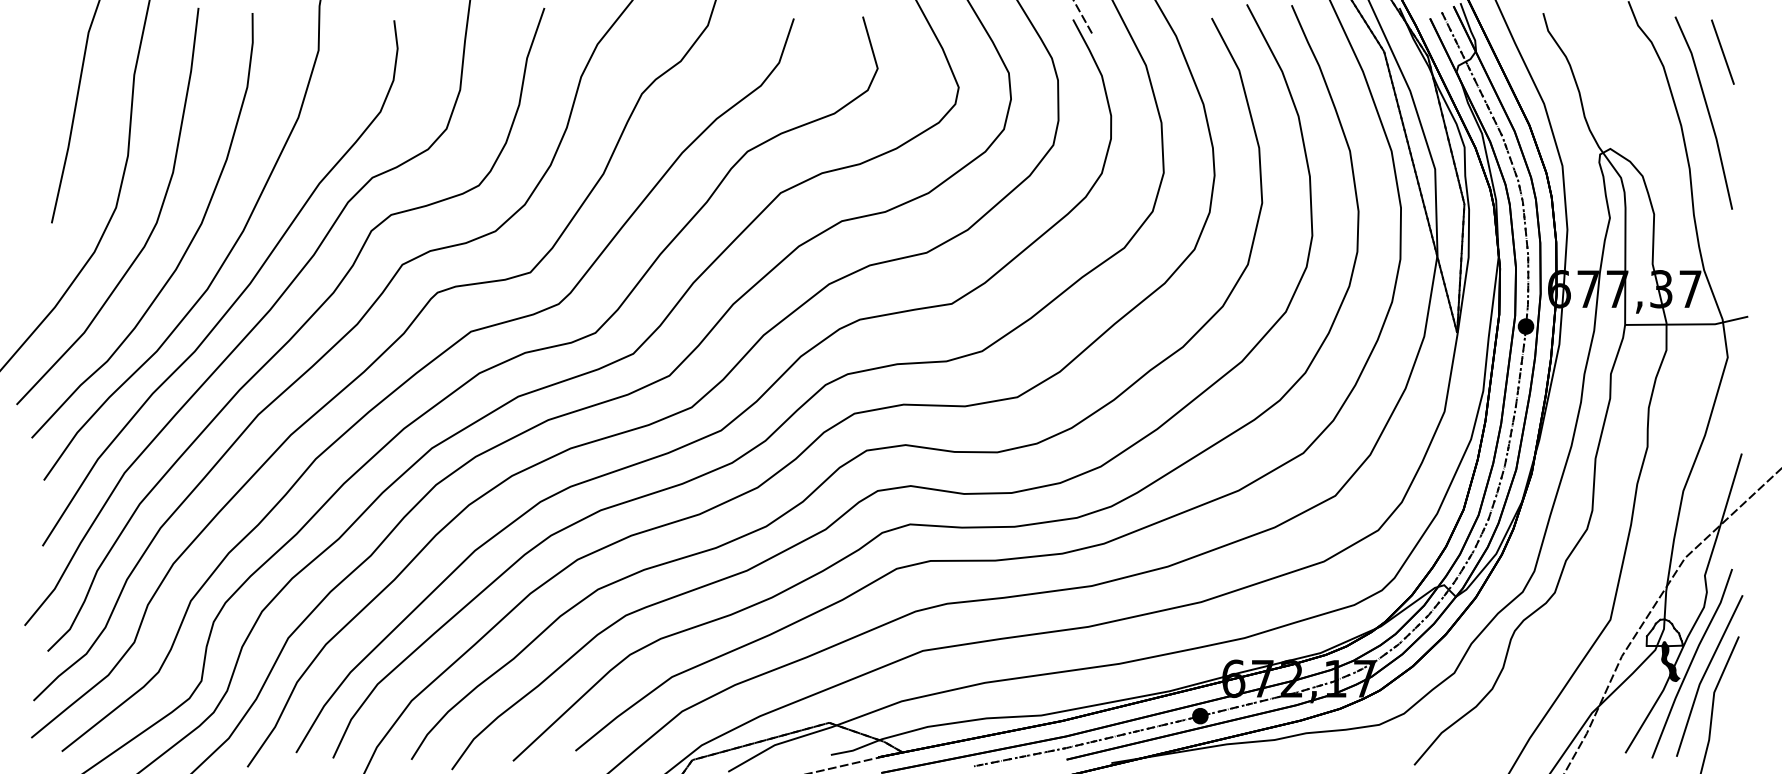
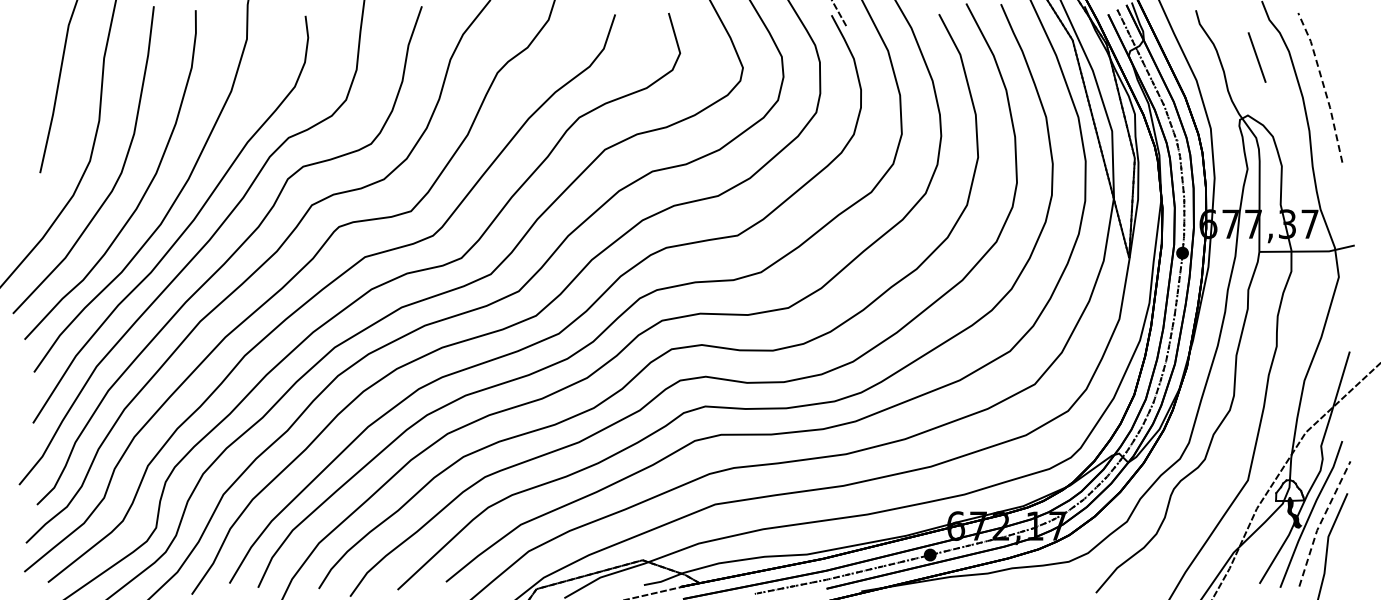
line: (1722, 52) -> (1256, 57), moved
line: (1707, 111) -> (1323, 86), solid -> dashed
line: (1705, 674) -> (1321, 522), solid -> dashed

